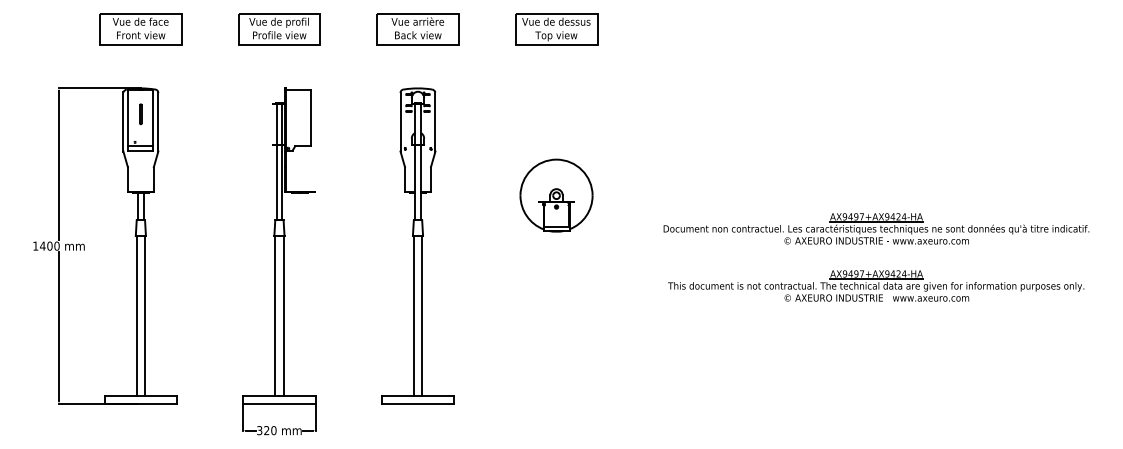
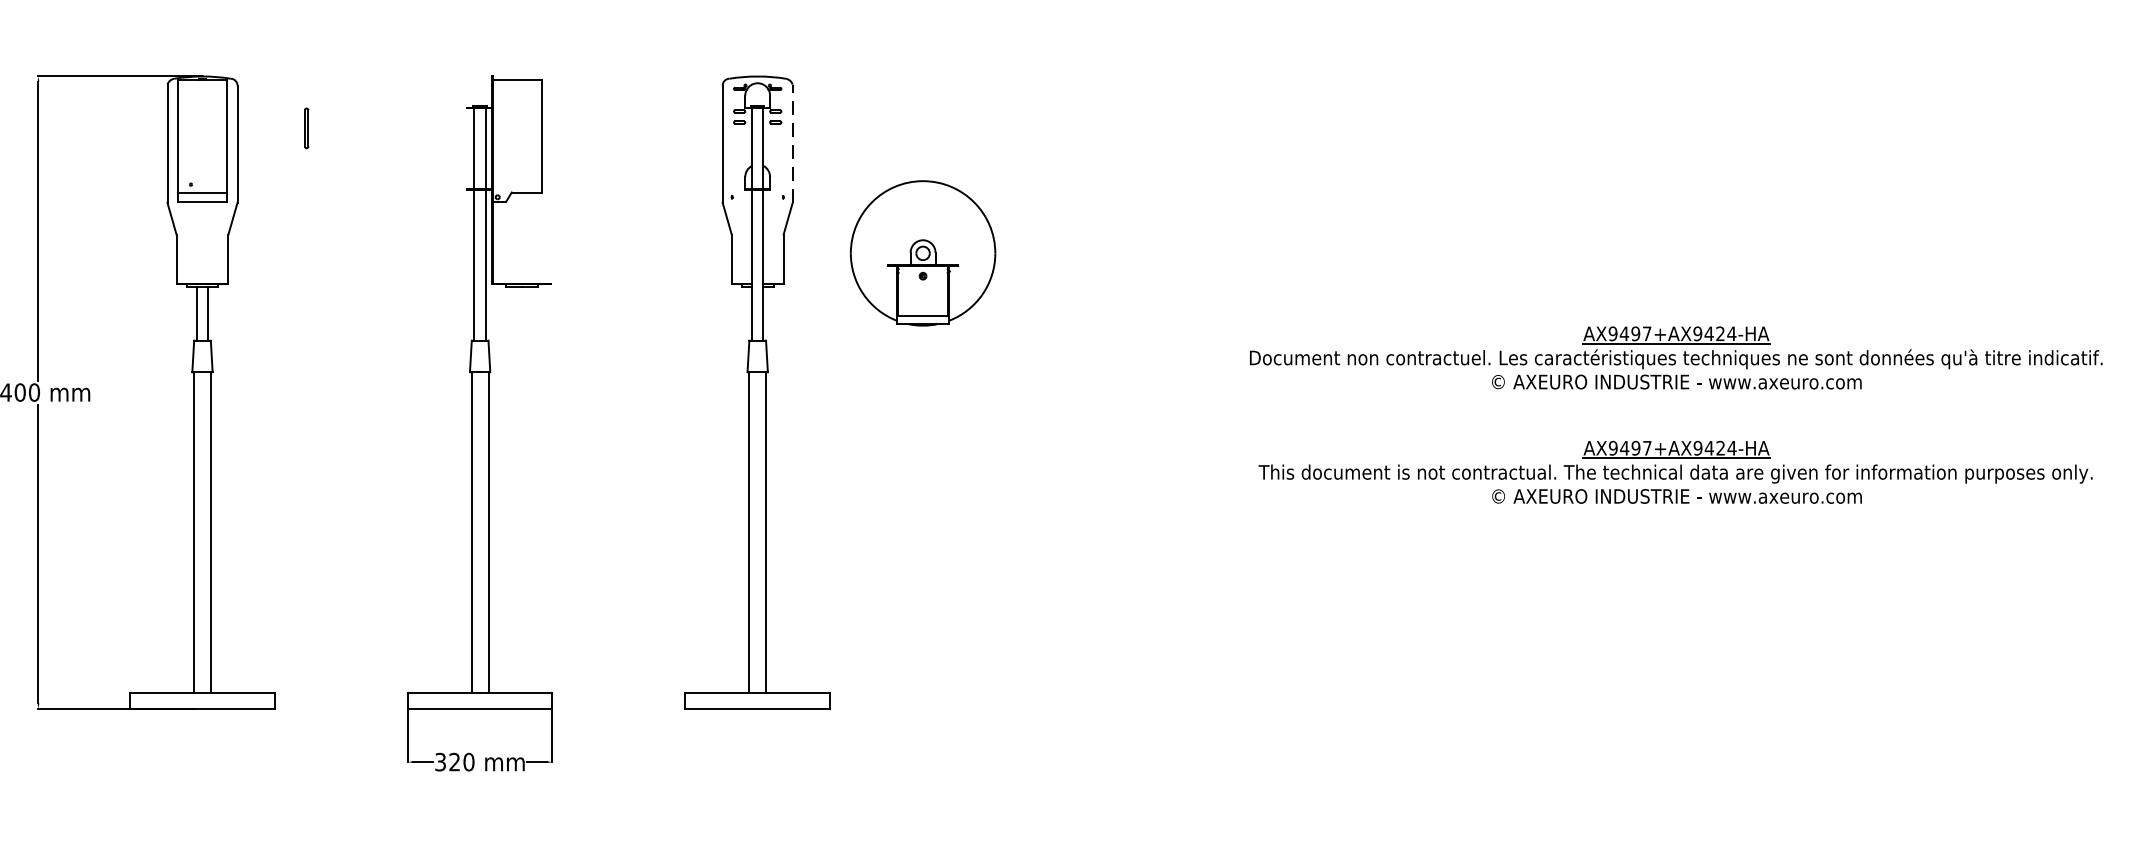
line: (140, 114) -> (305, 128), moved
line: (435, 121) -> (792, 142), solid -> dashed
part: (556, 195) -> (922, 253), moved

